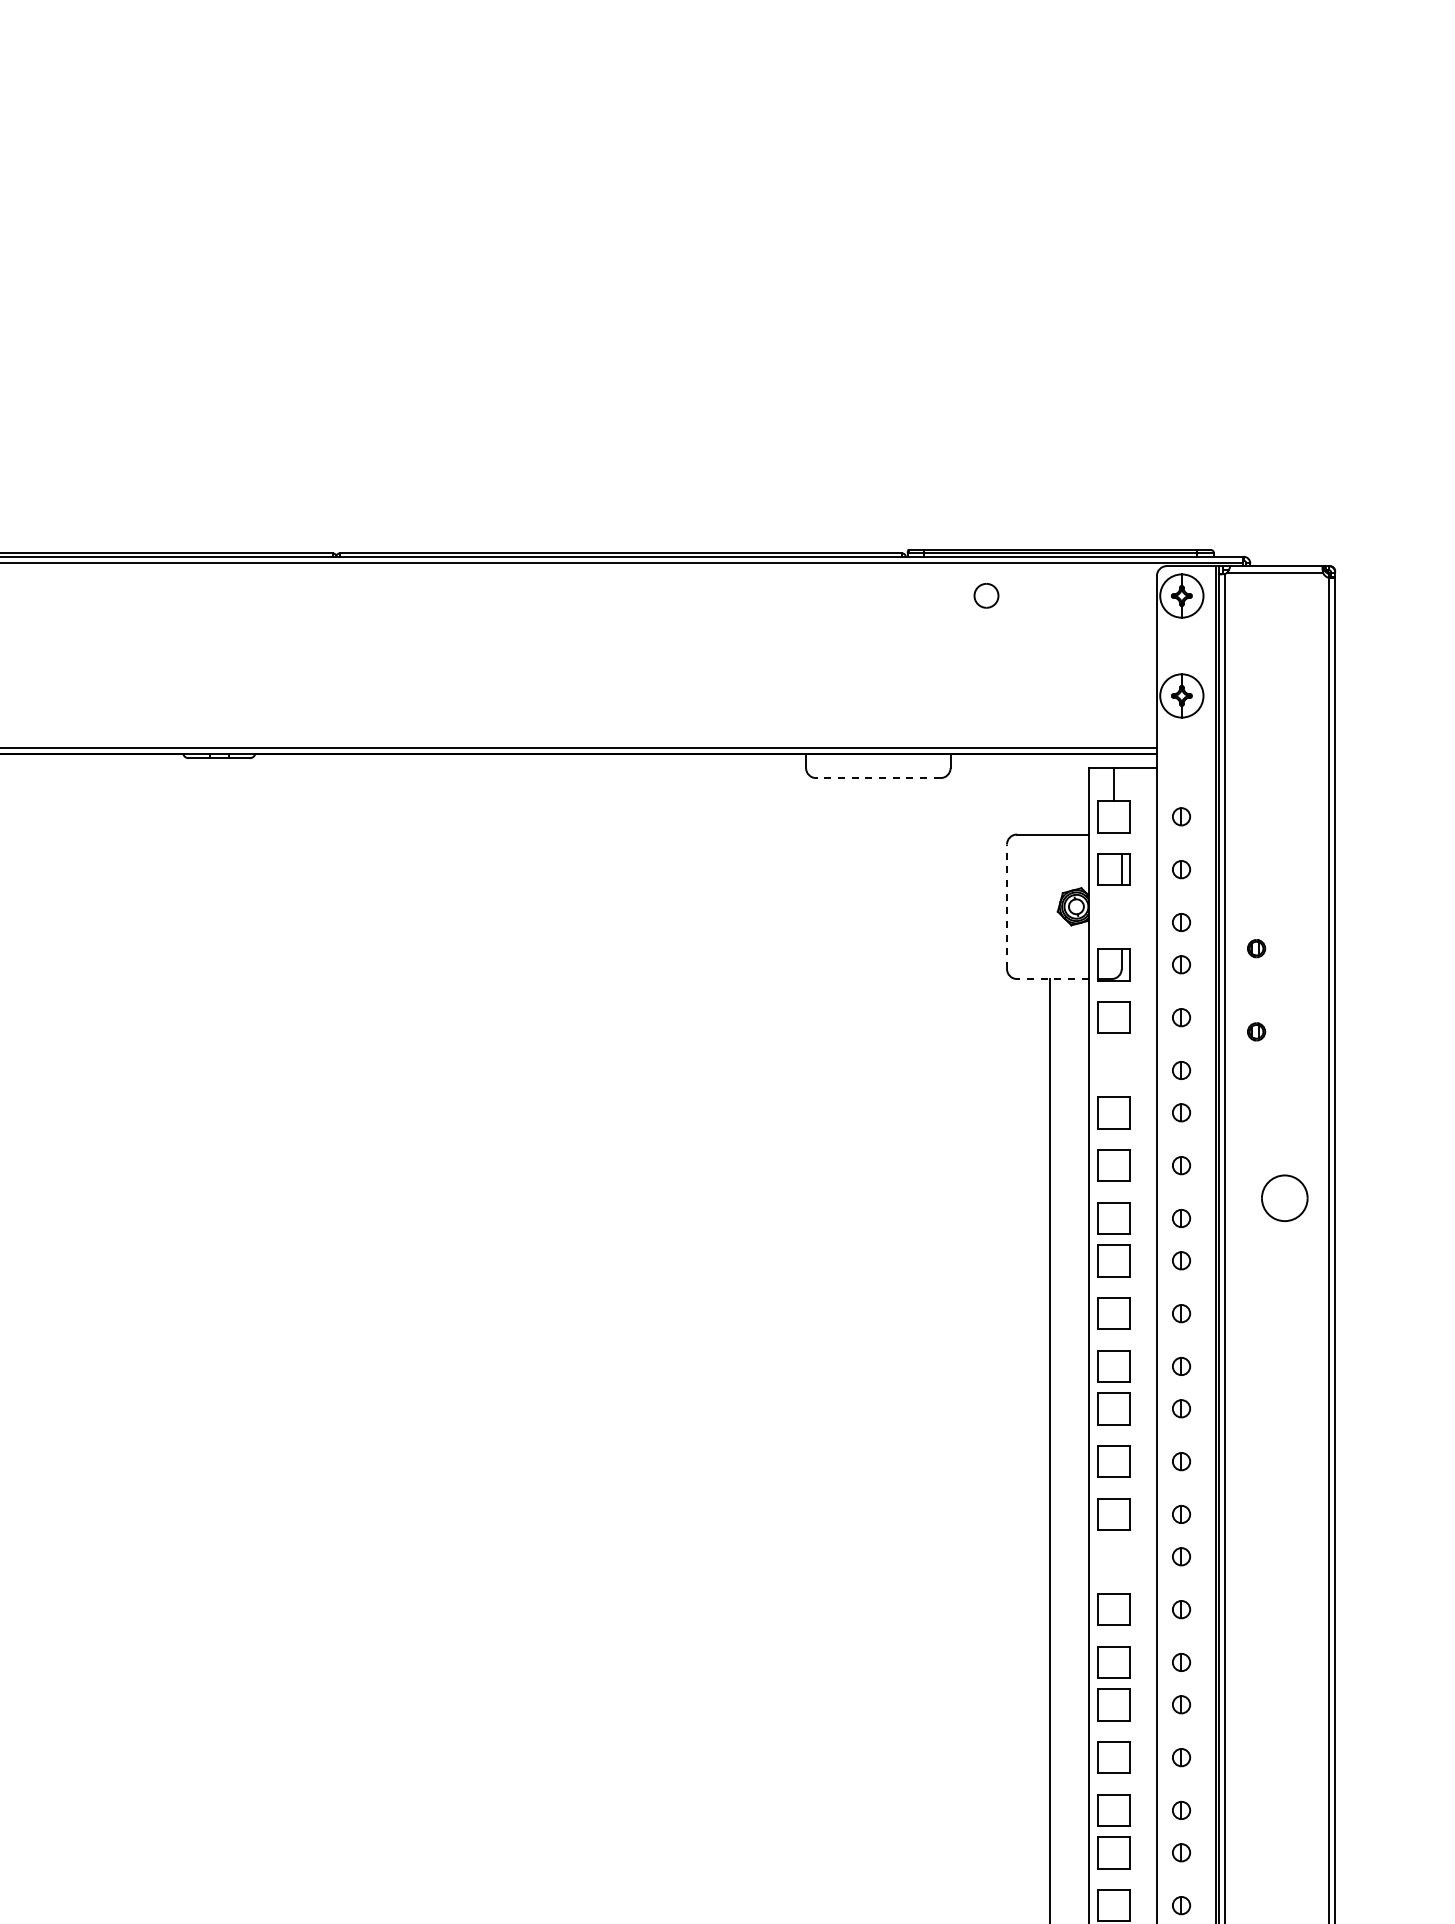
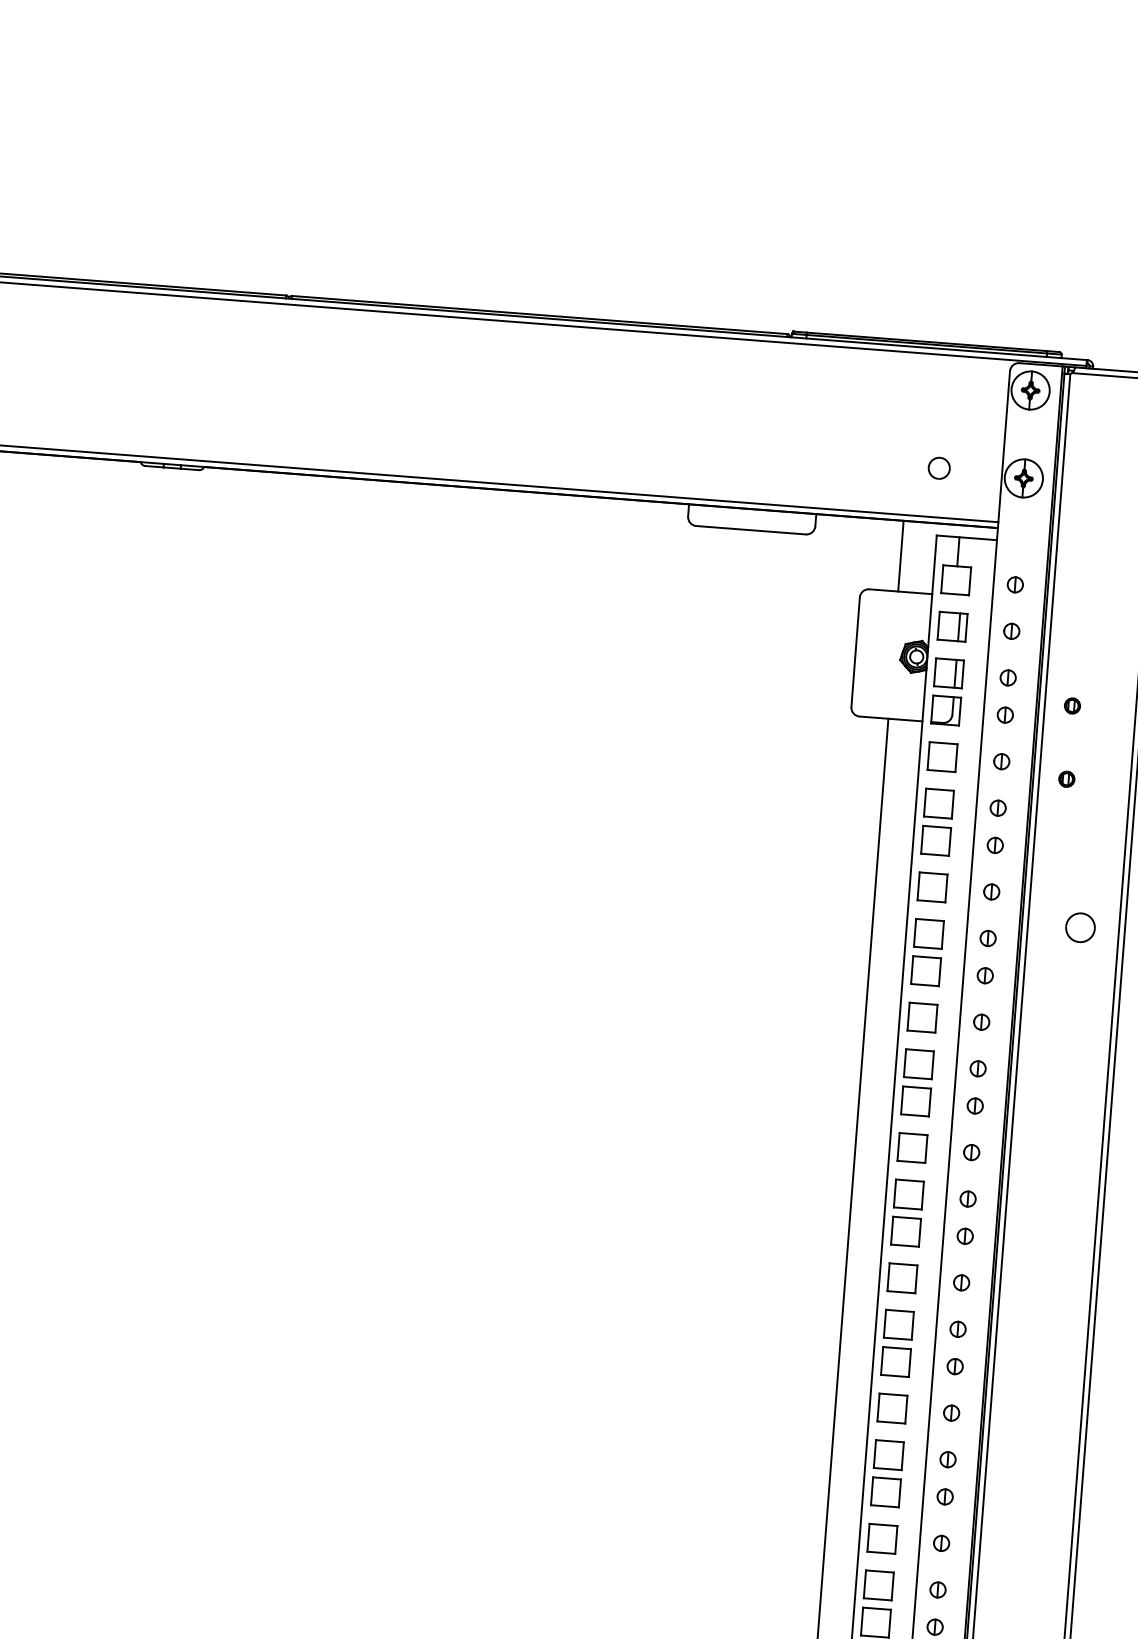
part: (986, 595) -> (939, 468), moved
line: (877, 778) -> (750, 530), dashed -> solid
line: (1049, 794) -> (900, 556), added
line: (1007, 906) -> (856, 652), dashed -> solid
part: (1113, 922) -> (948, 673), added
line: (1052, 979) -> (890, 719), dashed -> solid
part: (1113, 1070) -> (938, 803), added
part: (1284, 1198) -> (1080, 927), size x0.71
part: (1113, 1556) -> (905, 1231), added

